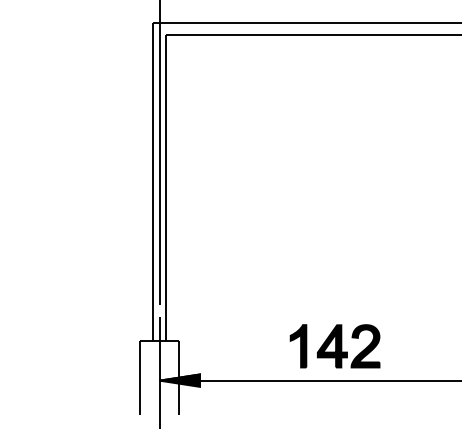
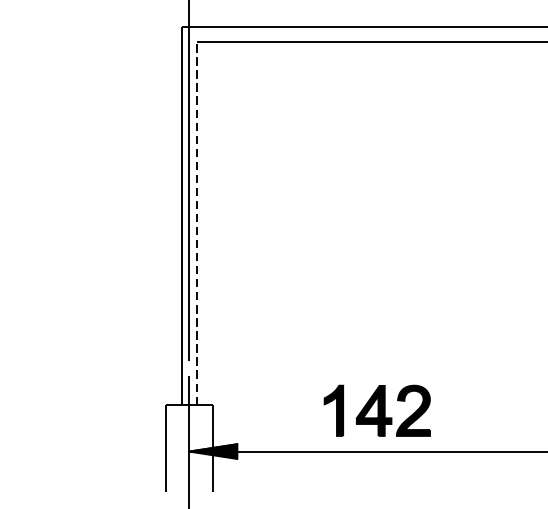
line: (165, 187) -> (196, 222), solid -> dashed
part: (334, 346) -> (376, 411), moved

